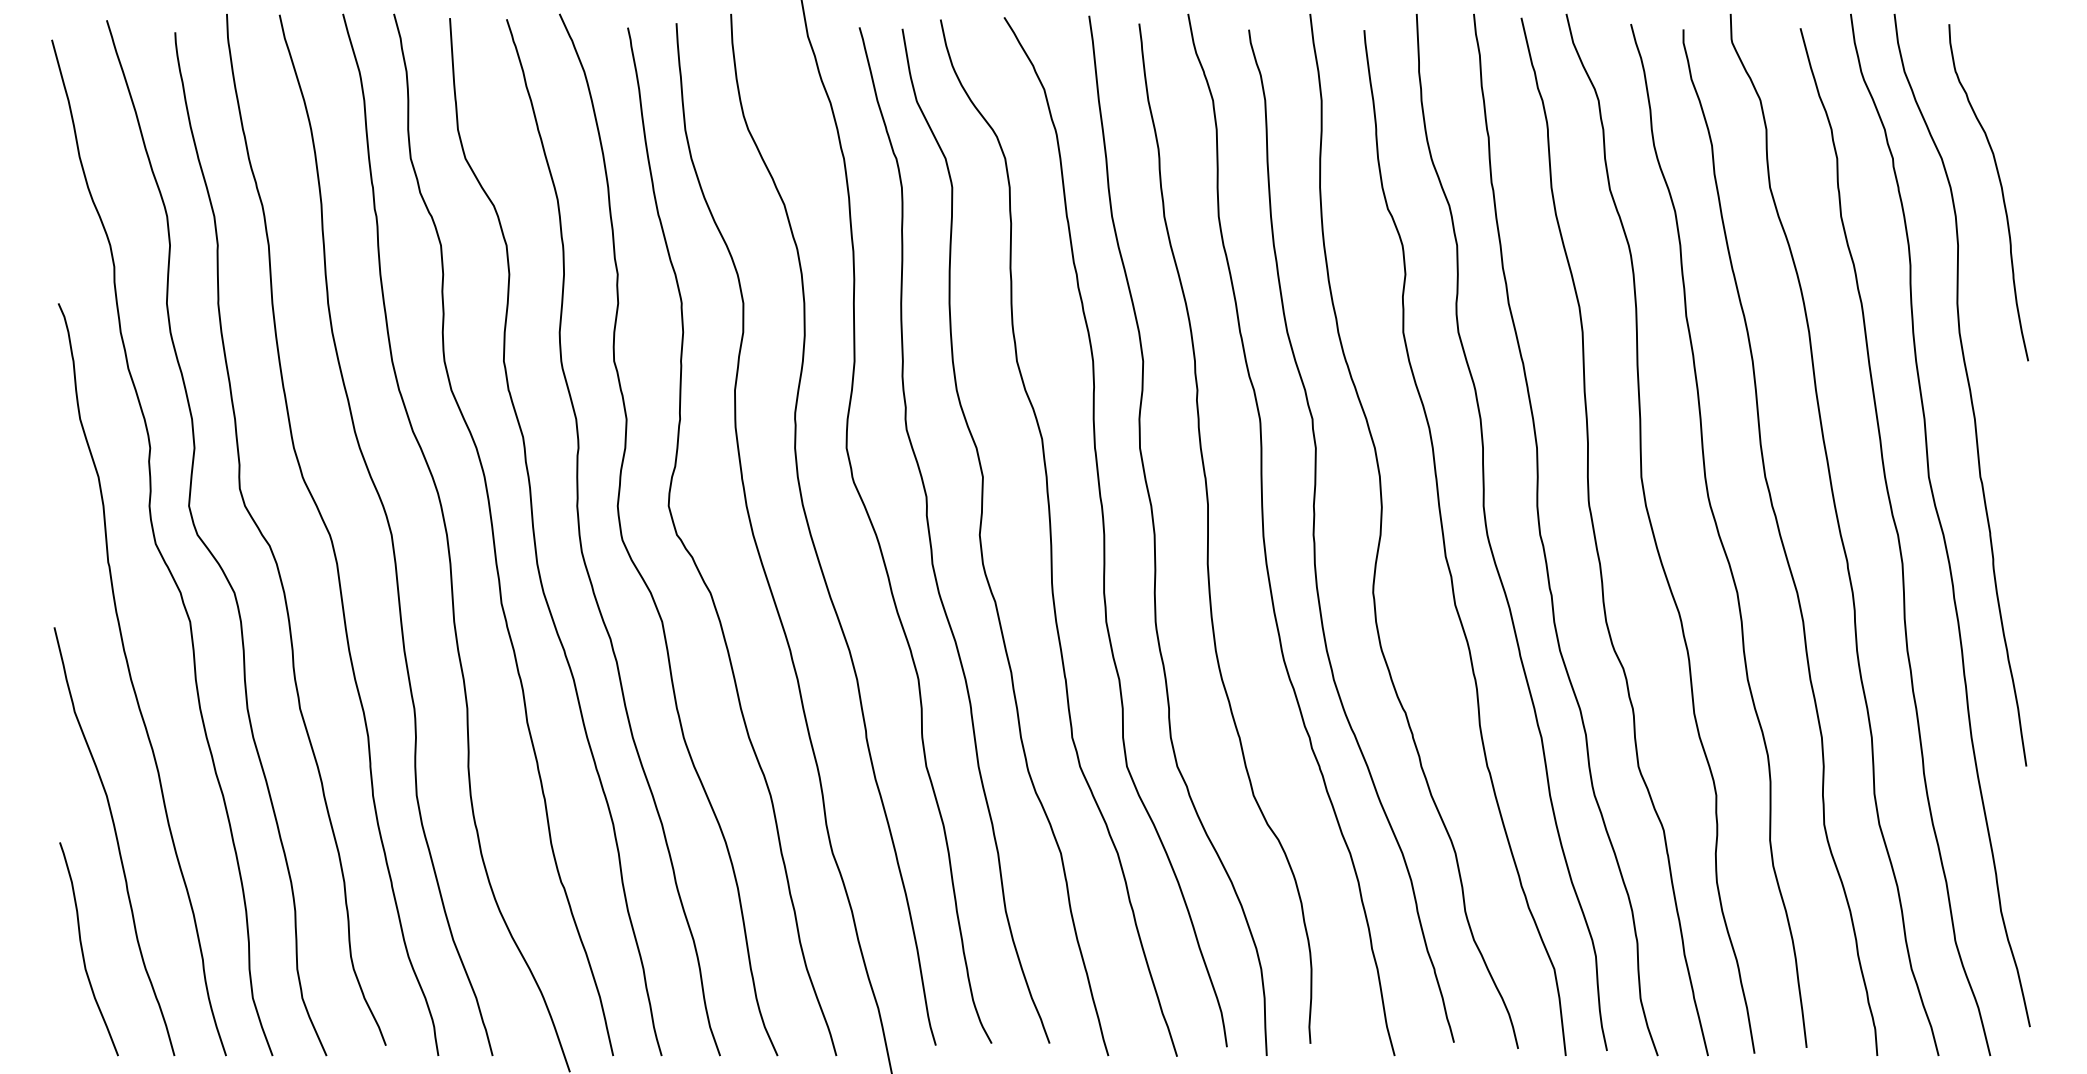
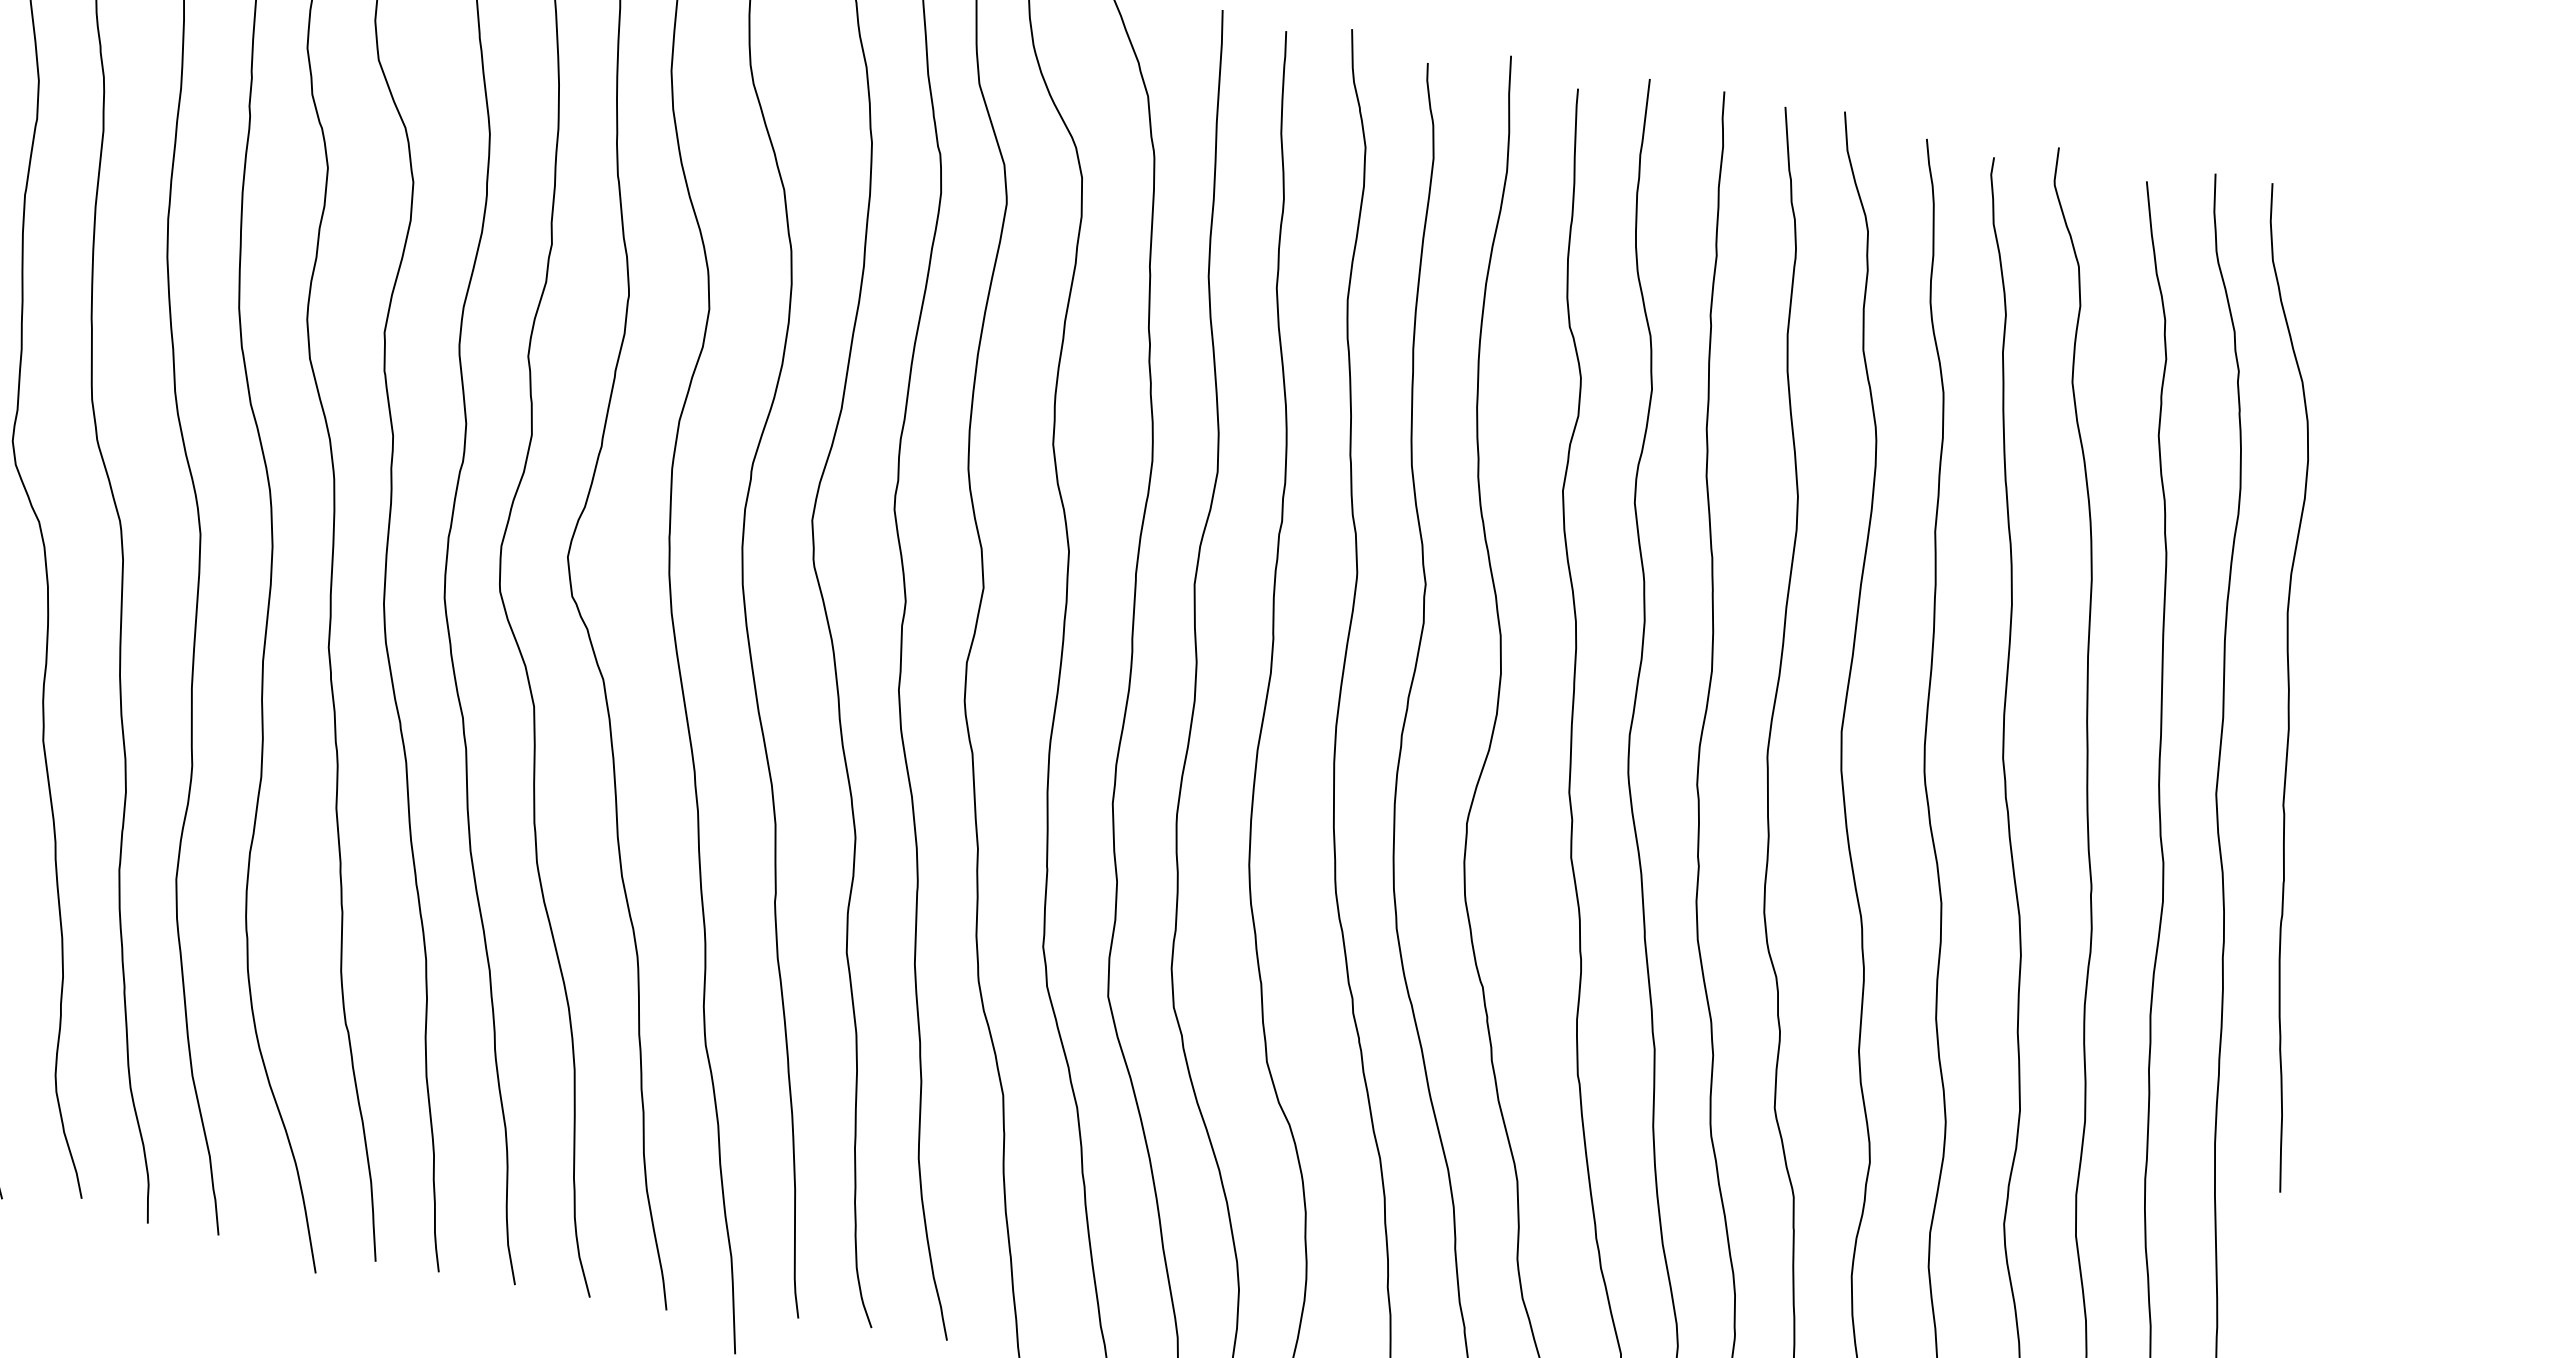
curve: (2000, 187) -> (2372, 432), removed

